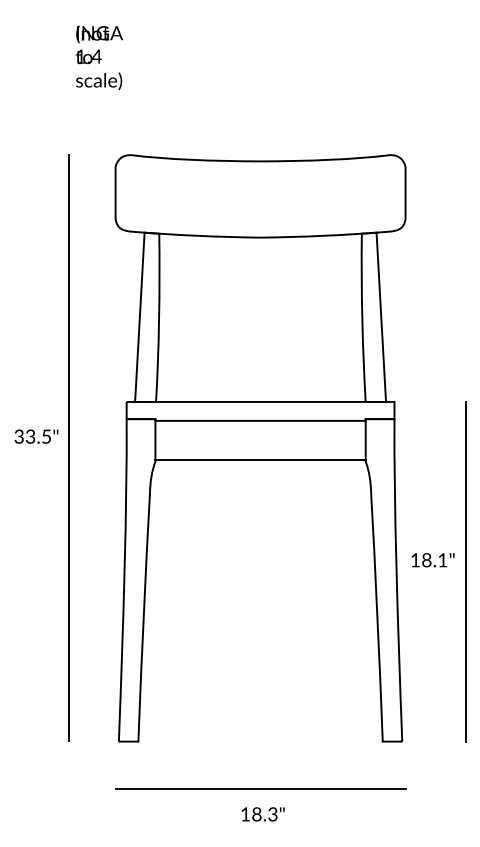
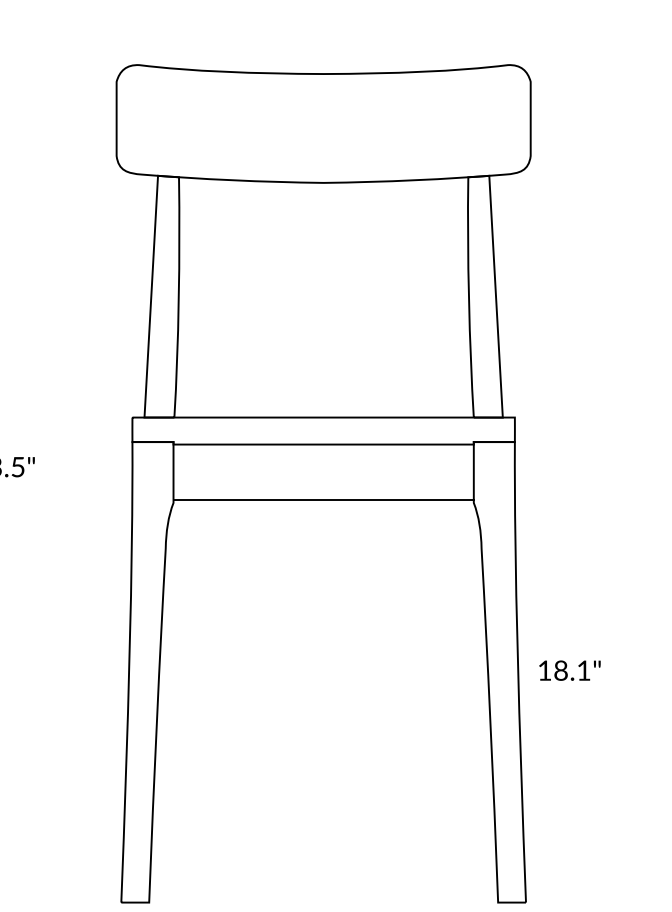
line: (68, 448) -> (49, 484), removed
text: (432, 560) -> (569, 671), moved
line: (465, 571) -> (616, 659), removed

